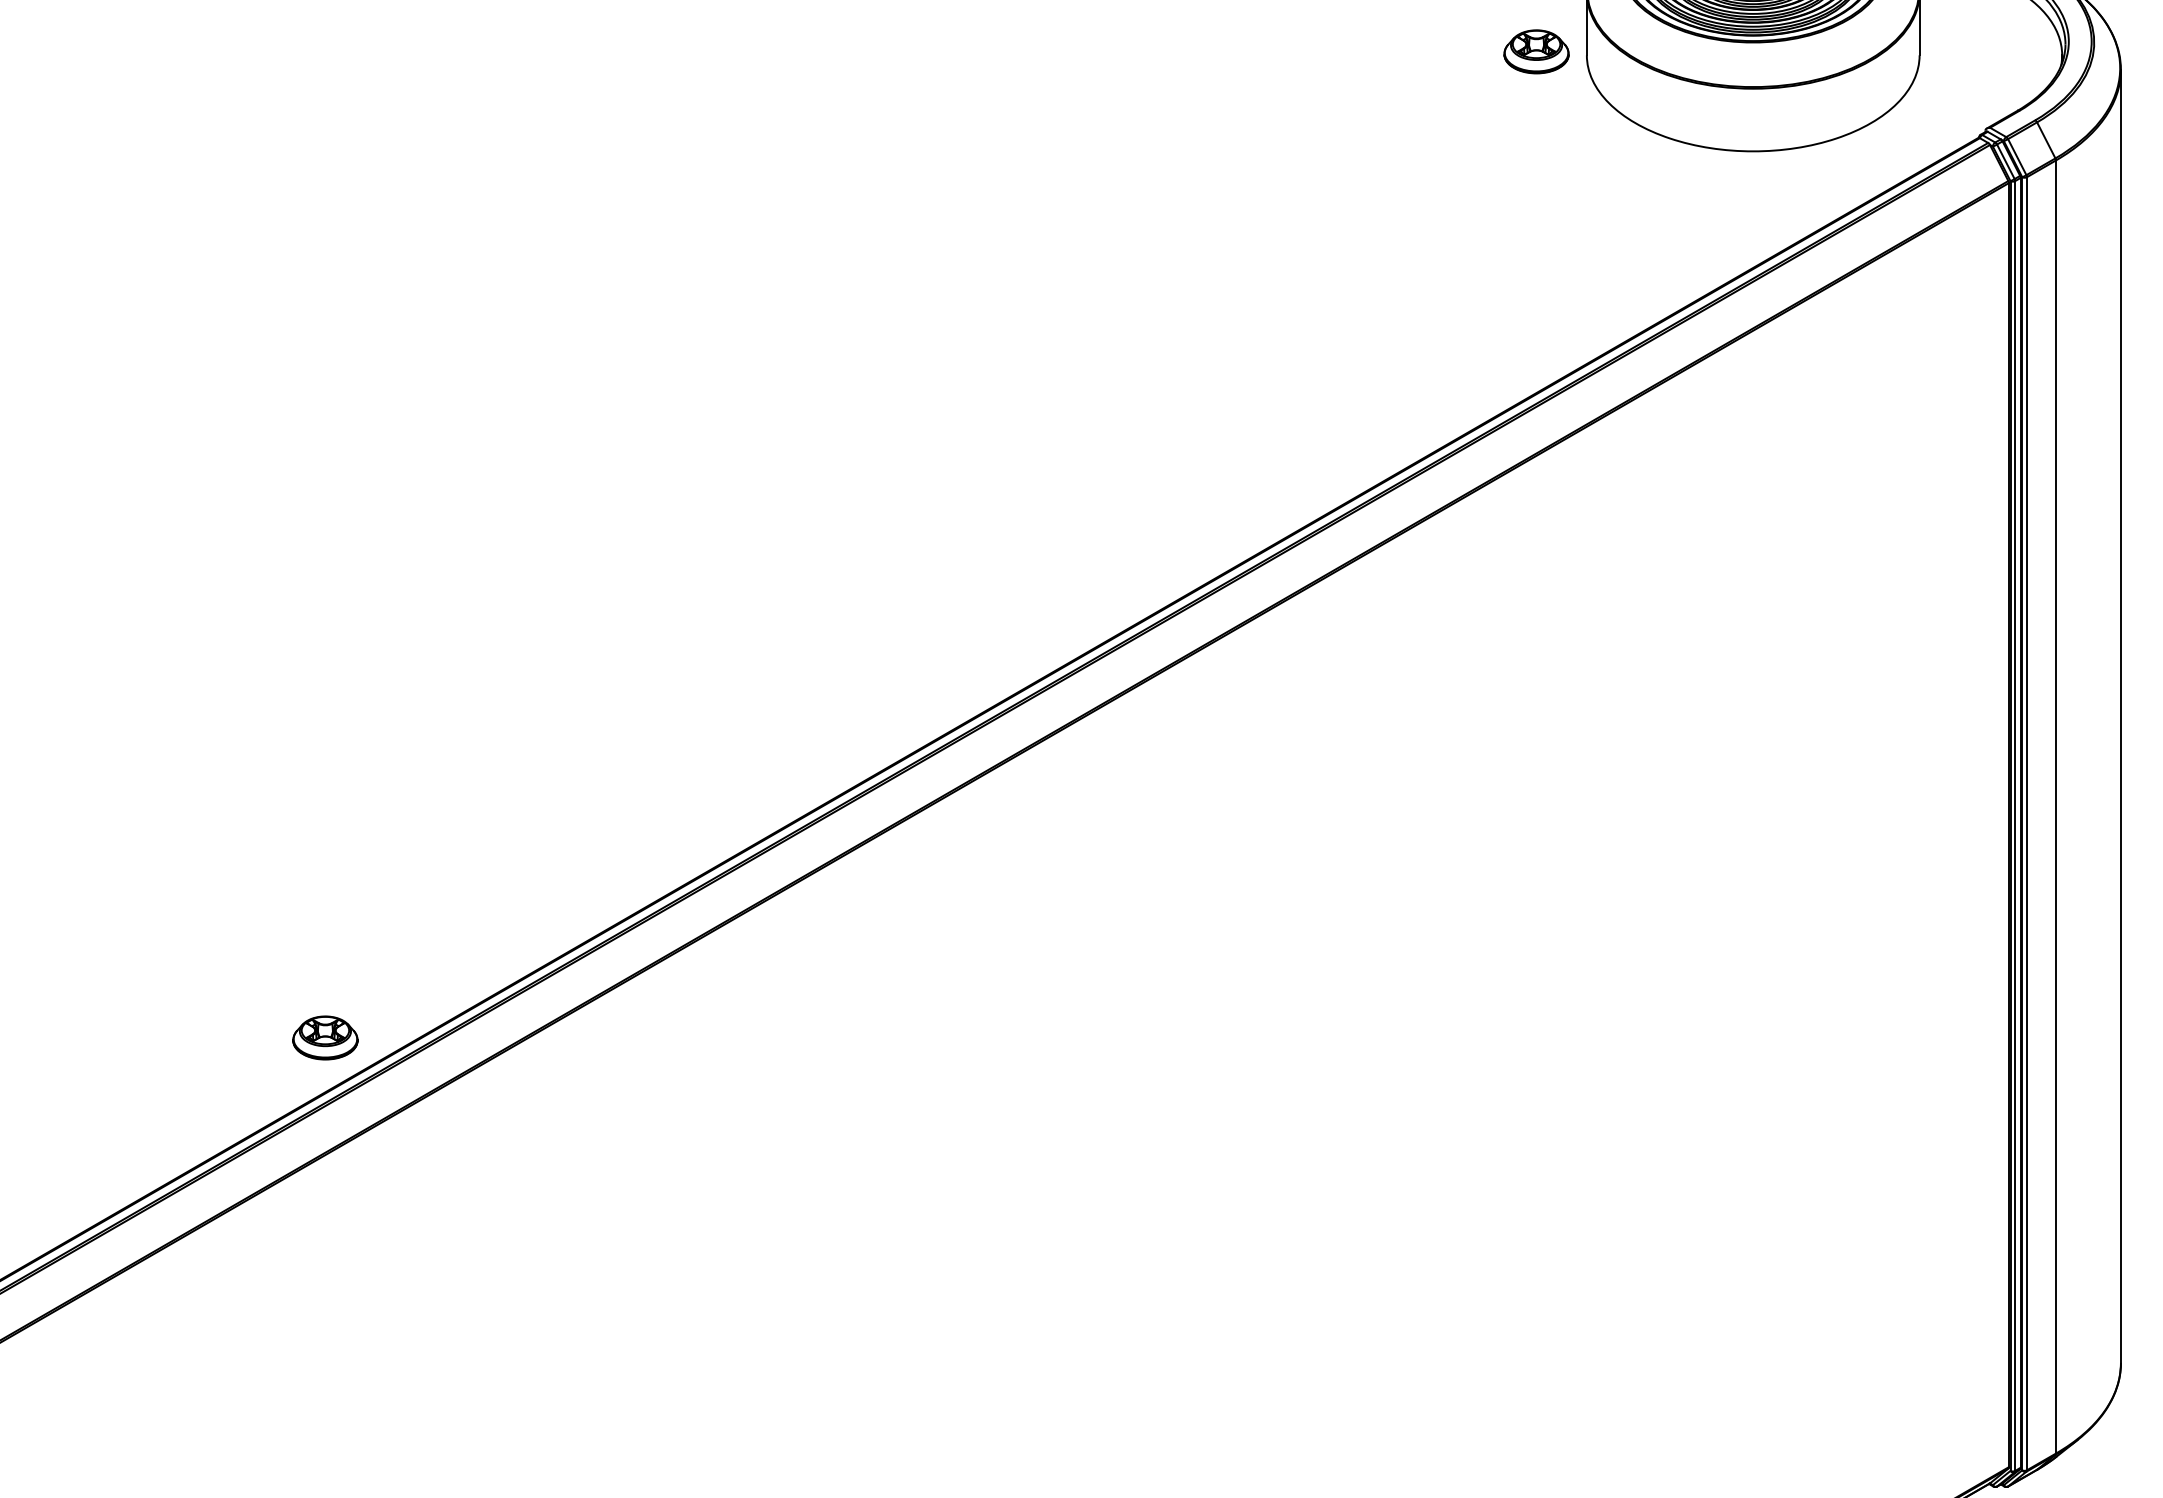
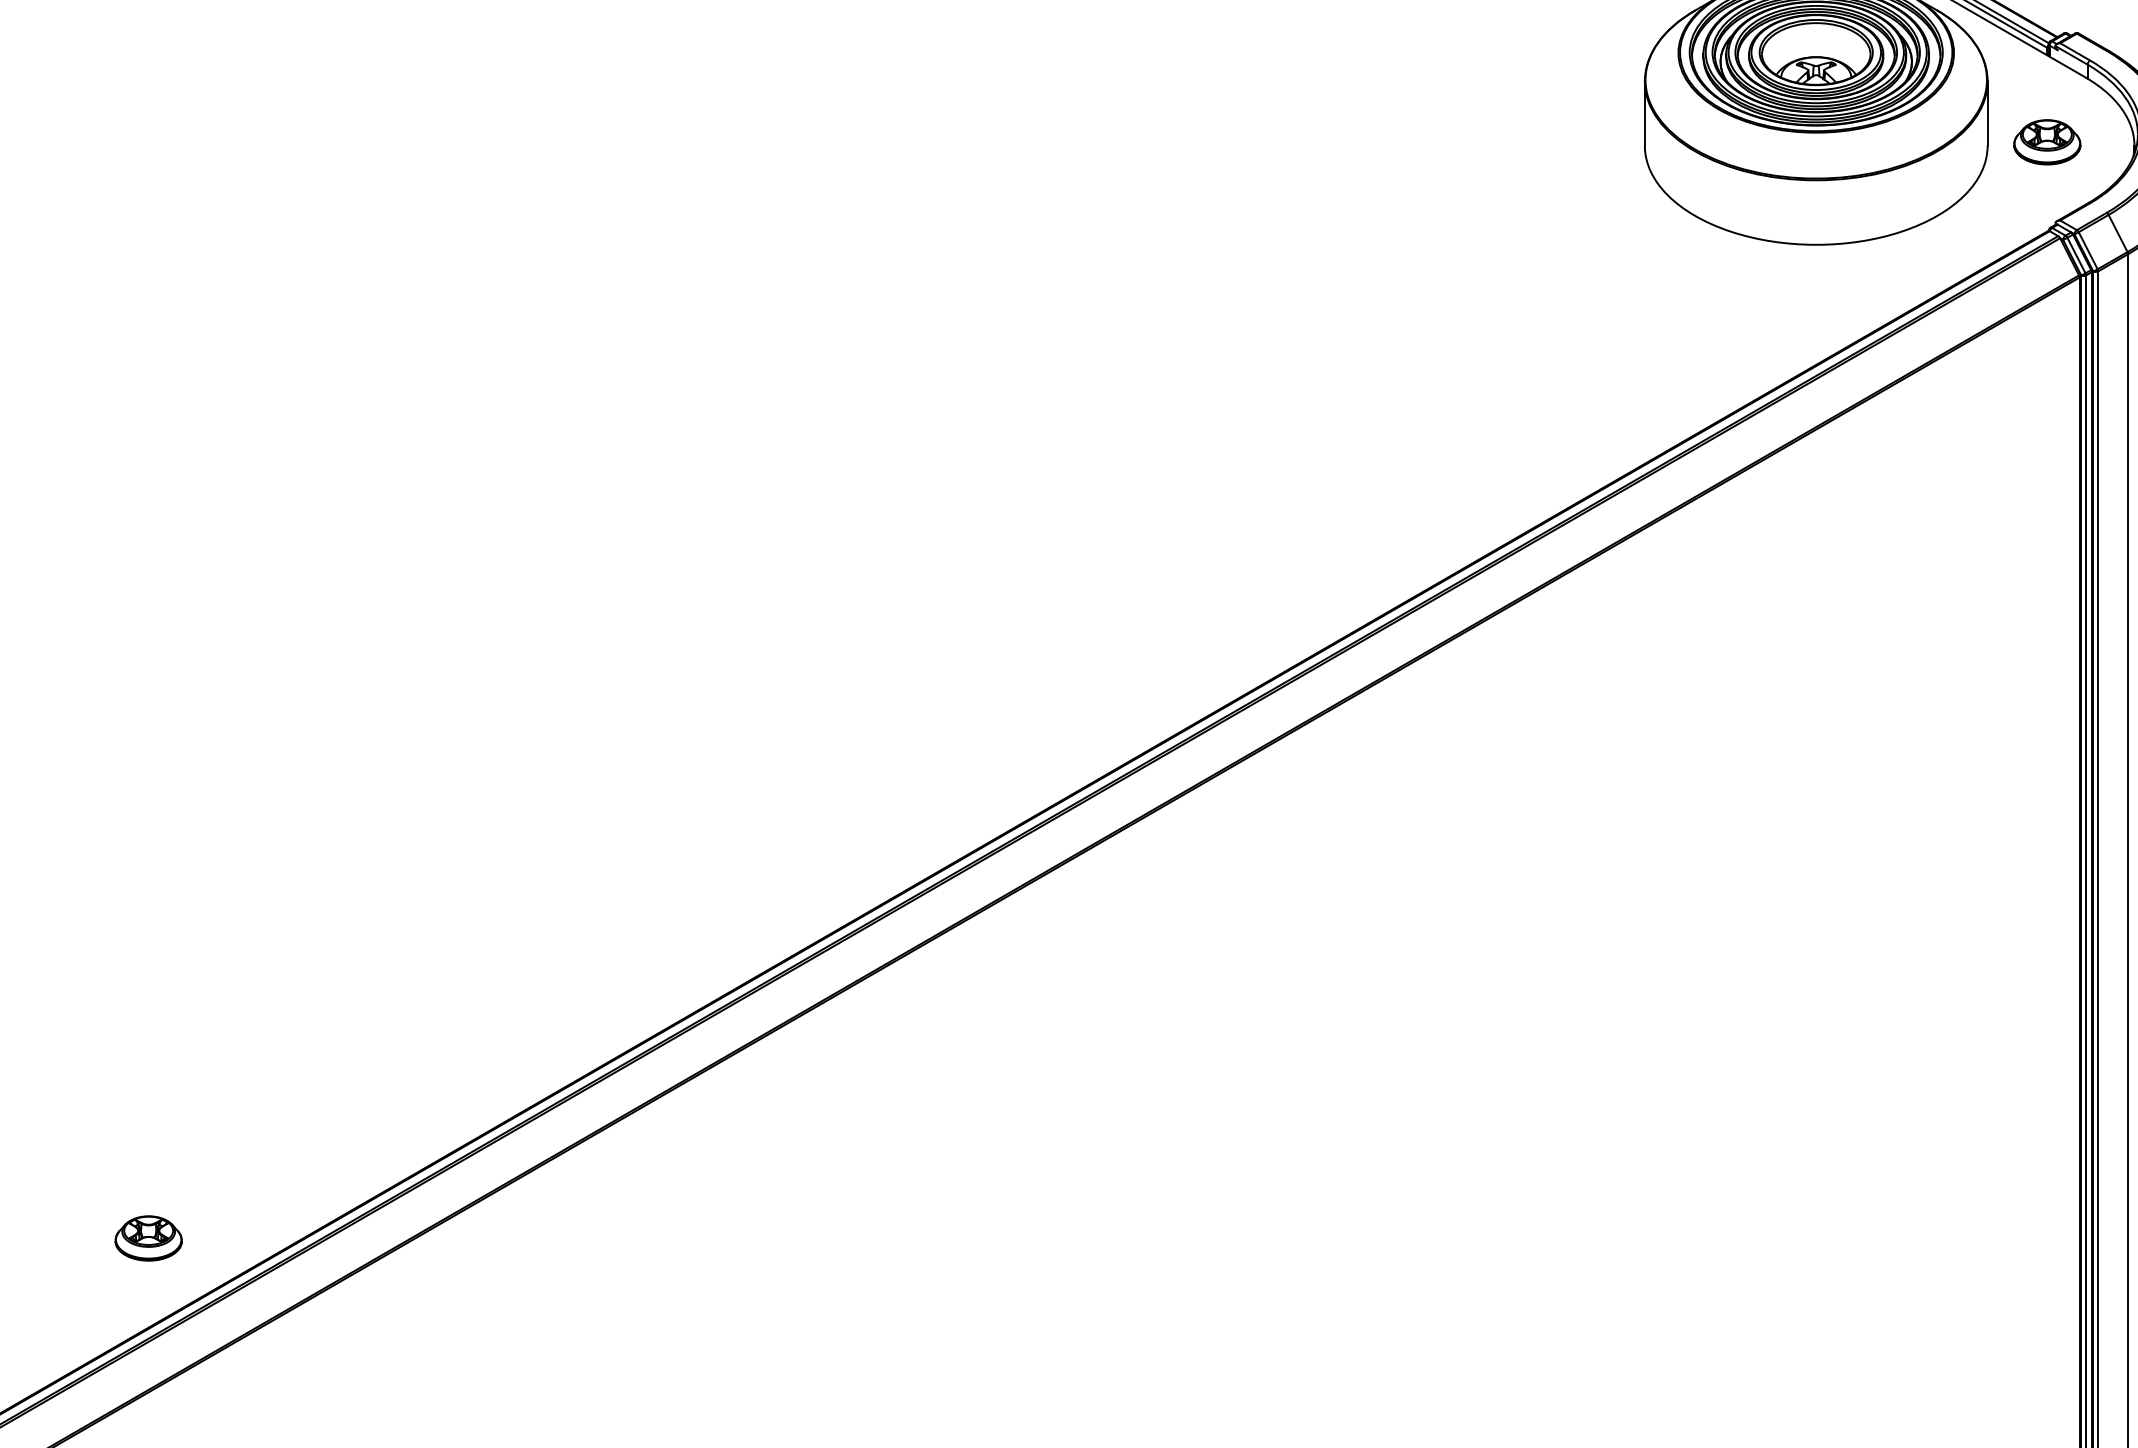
part: (1536, 51) -> (2047, 141), moved
part: (325, 1037) -> (148, 1237), moved

